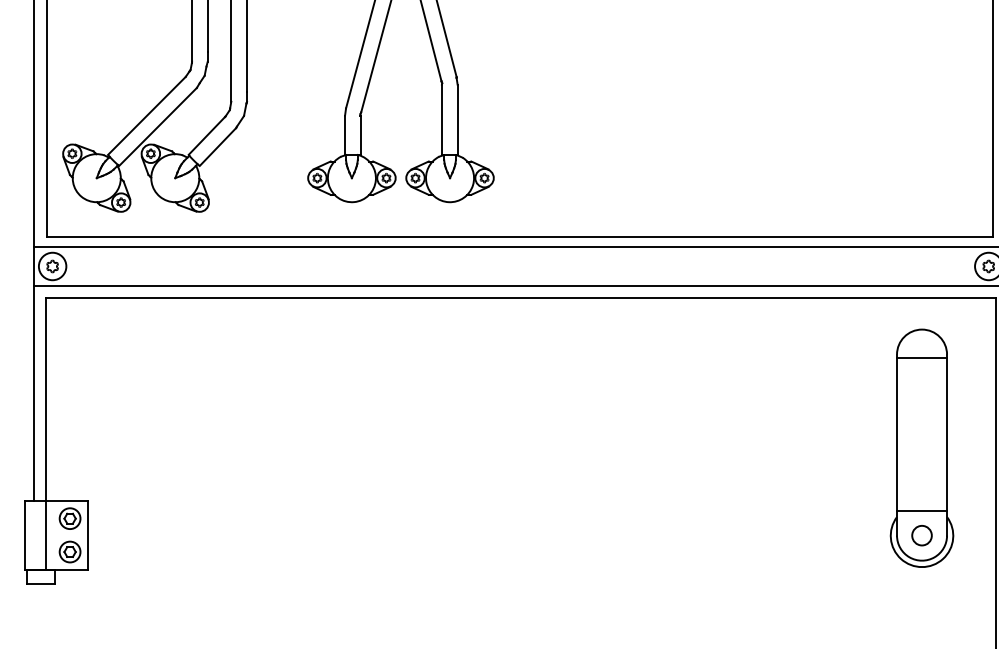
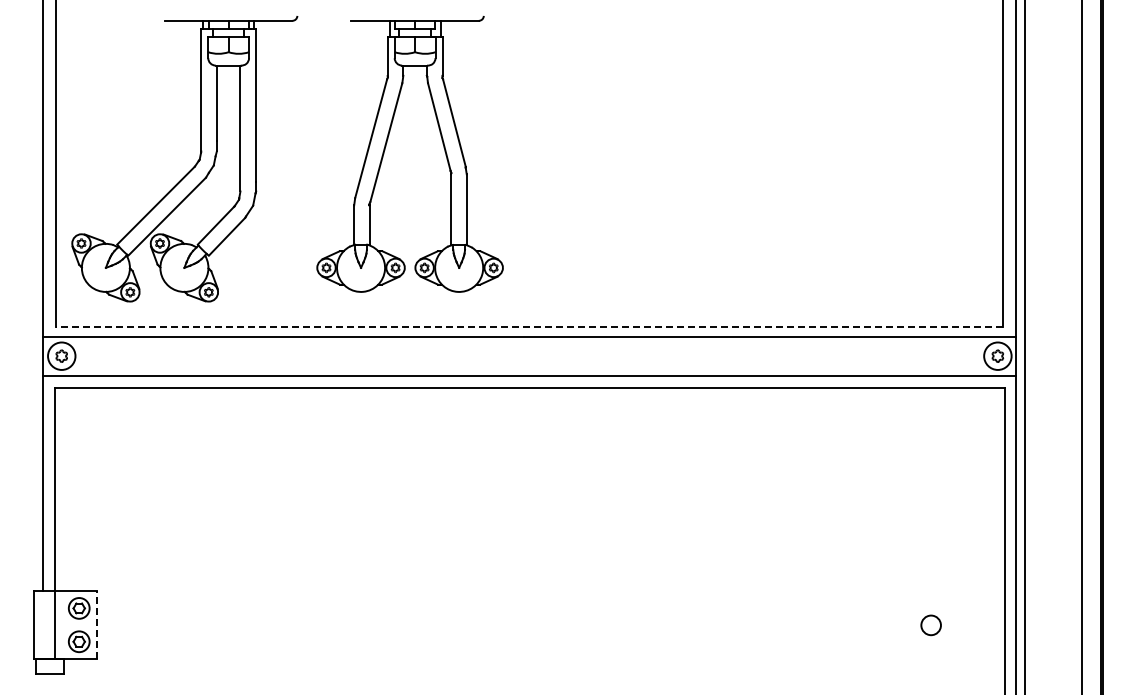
line: (519, 236) -> (528, 326), solid -> dashed
part: (922, 447) -> (931, 537), removed
line: (87, 534) -> (96, 624), solid -> dashed

